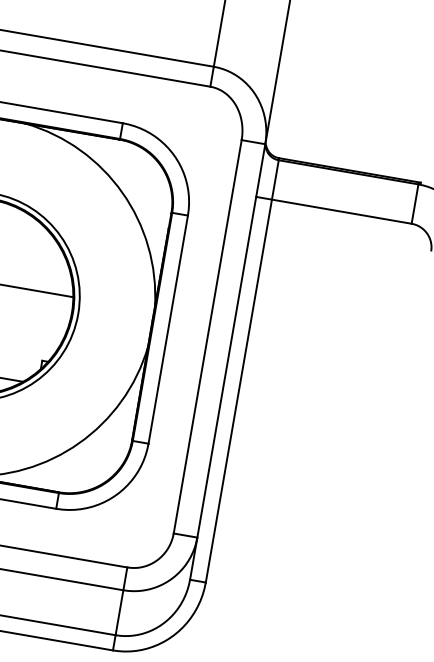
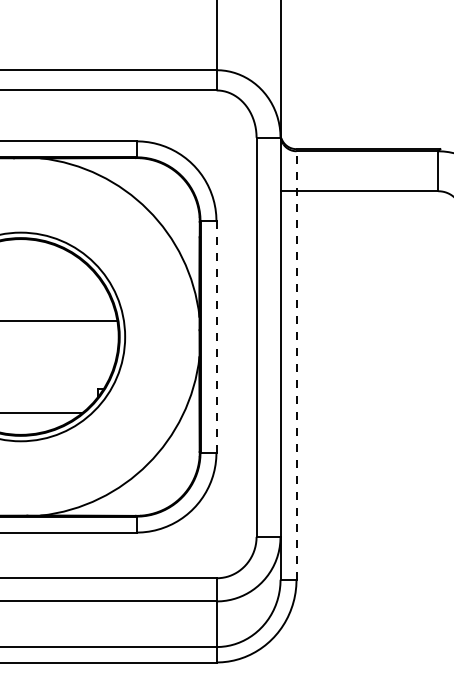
line: (168, 329) -> (216, 336), solid -> dashed
line: (242, 369) -> (296, 363), solid -> dashed

